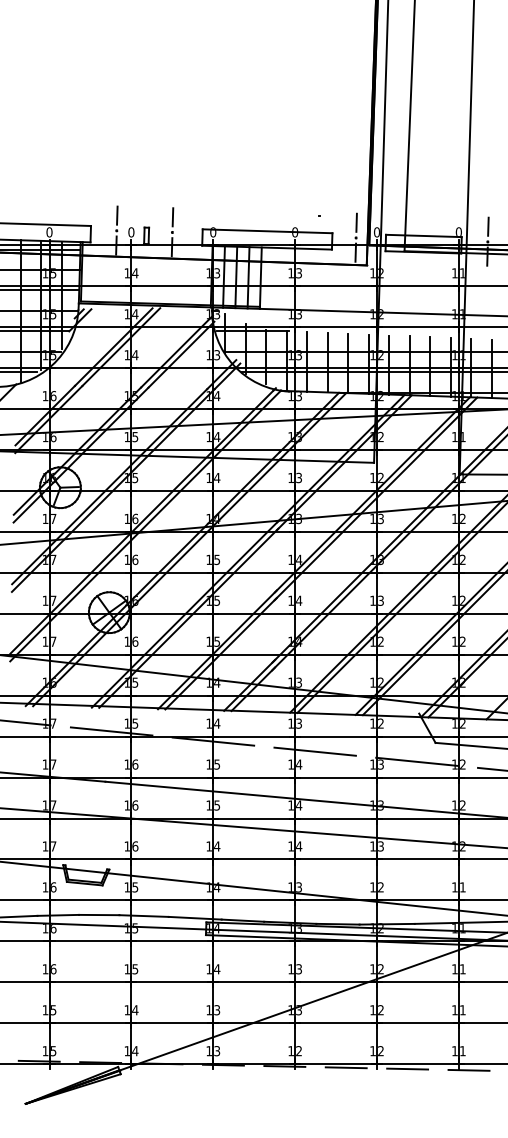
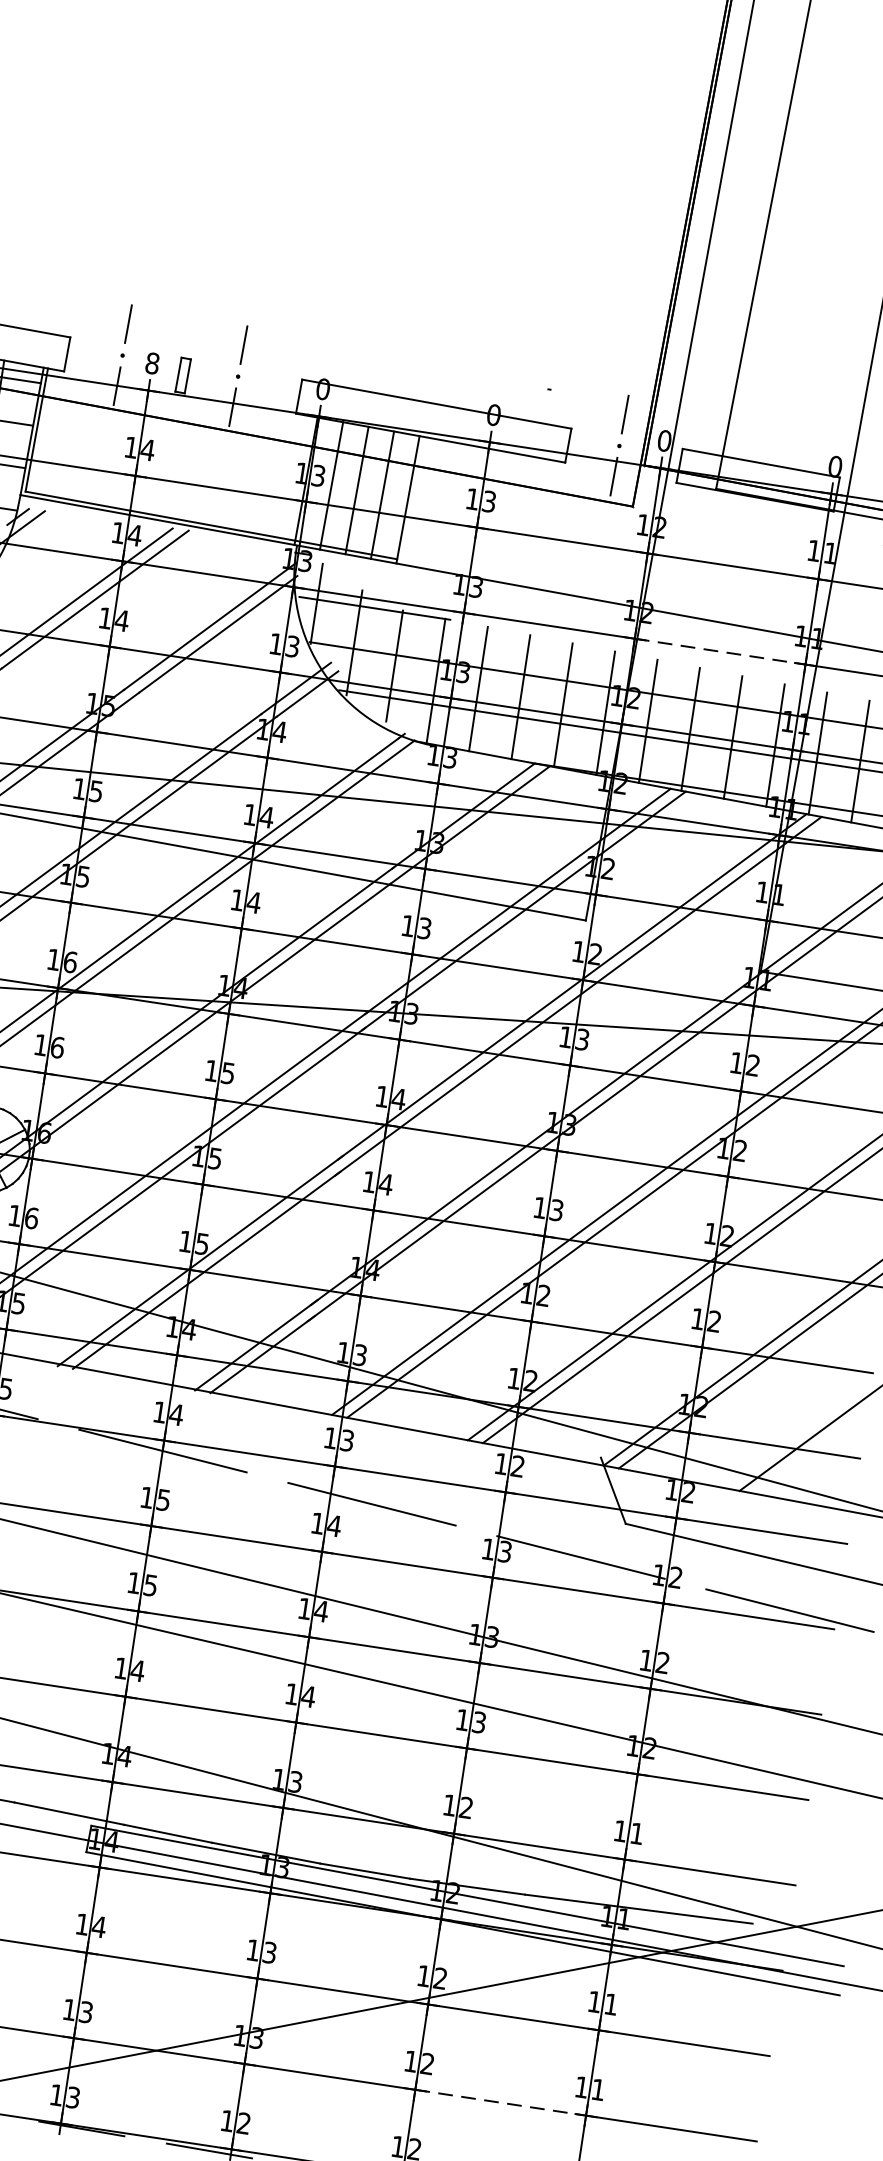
text: (131, 232) -> (152, 363), 0 -> 8
line: (417, 327) -> (719, 652), solid -> dashed
line: (417, 1023) -> (499, 2103), solid -> dashed

